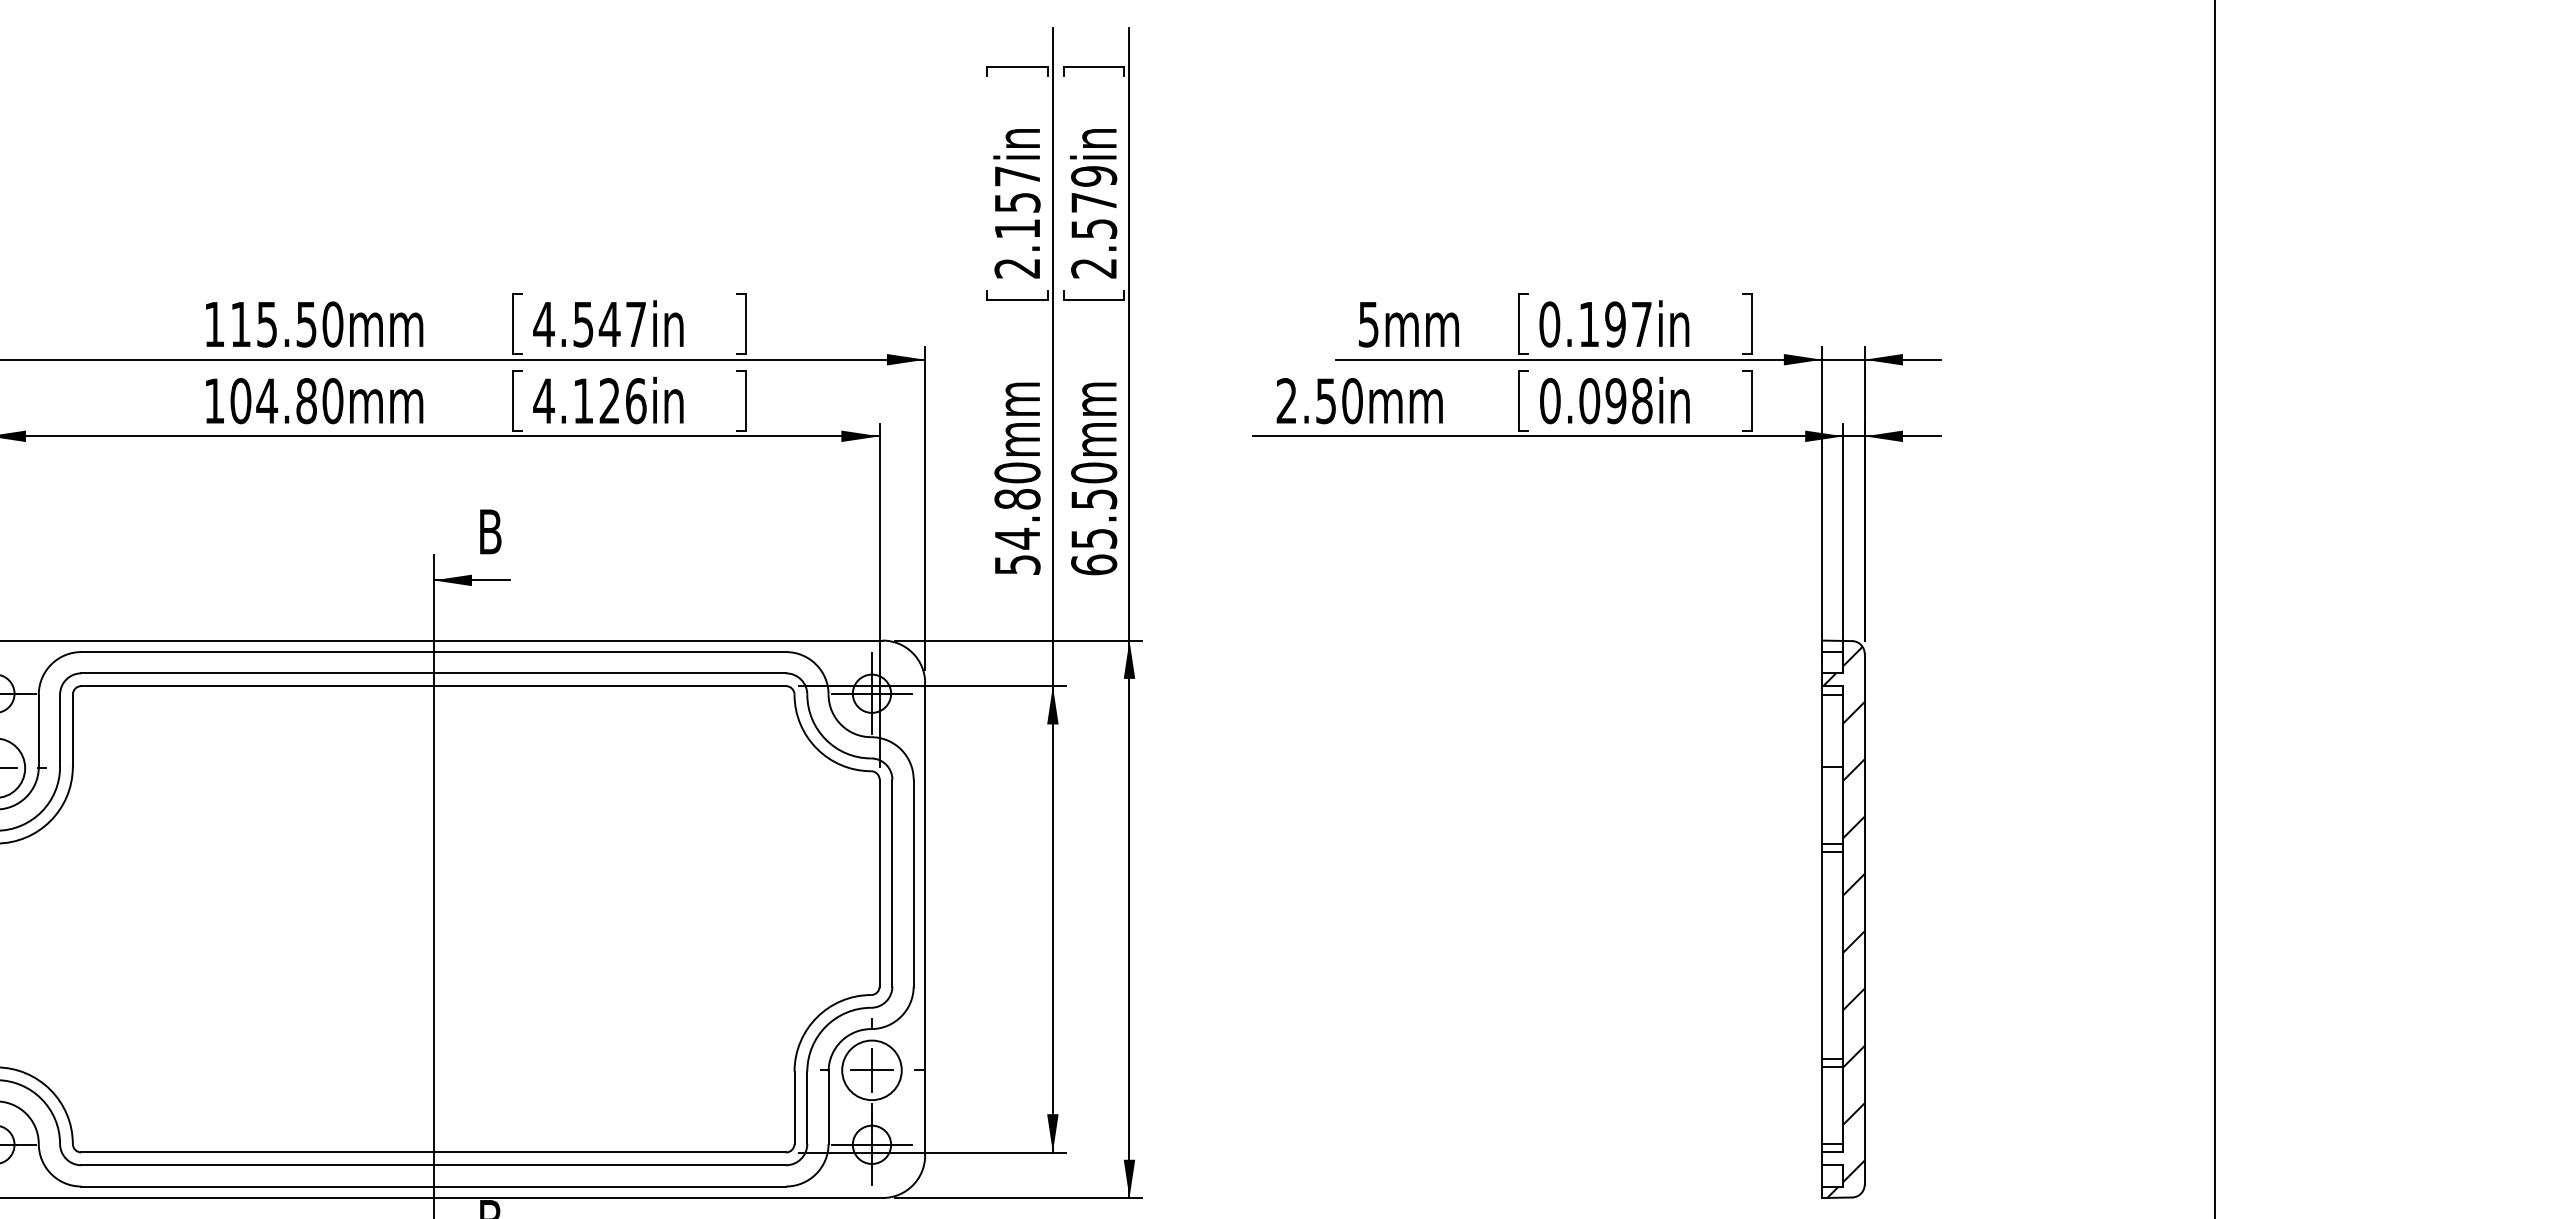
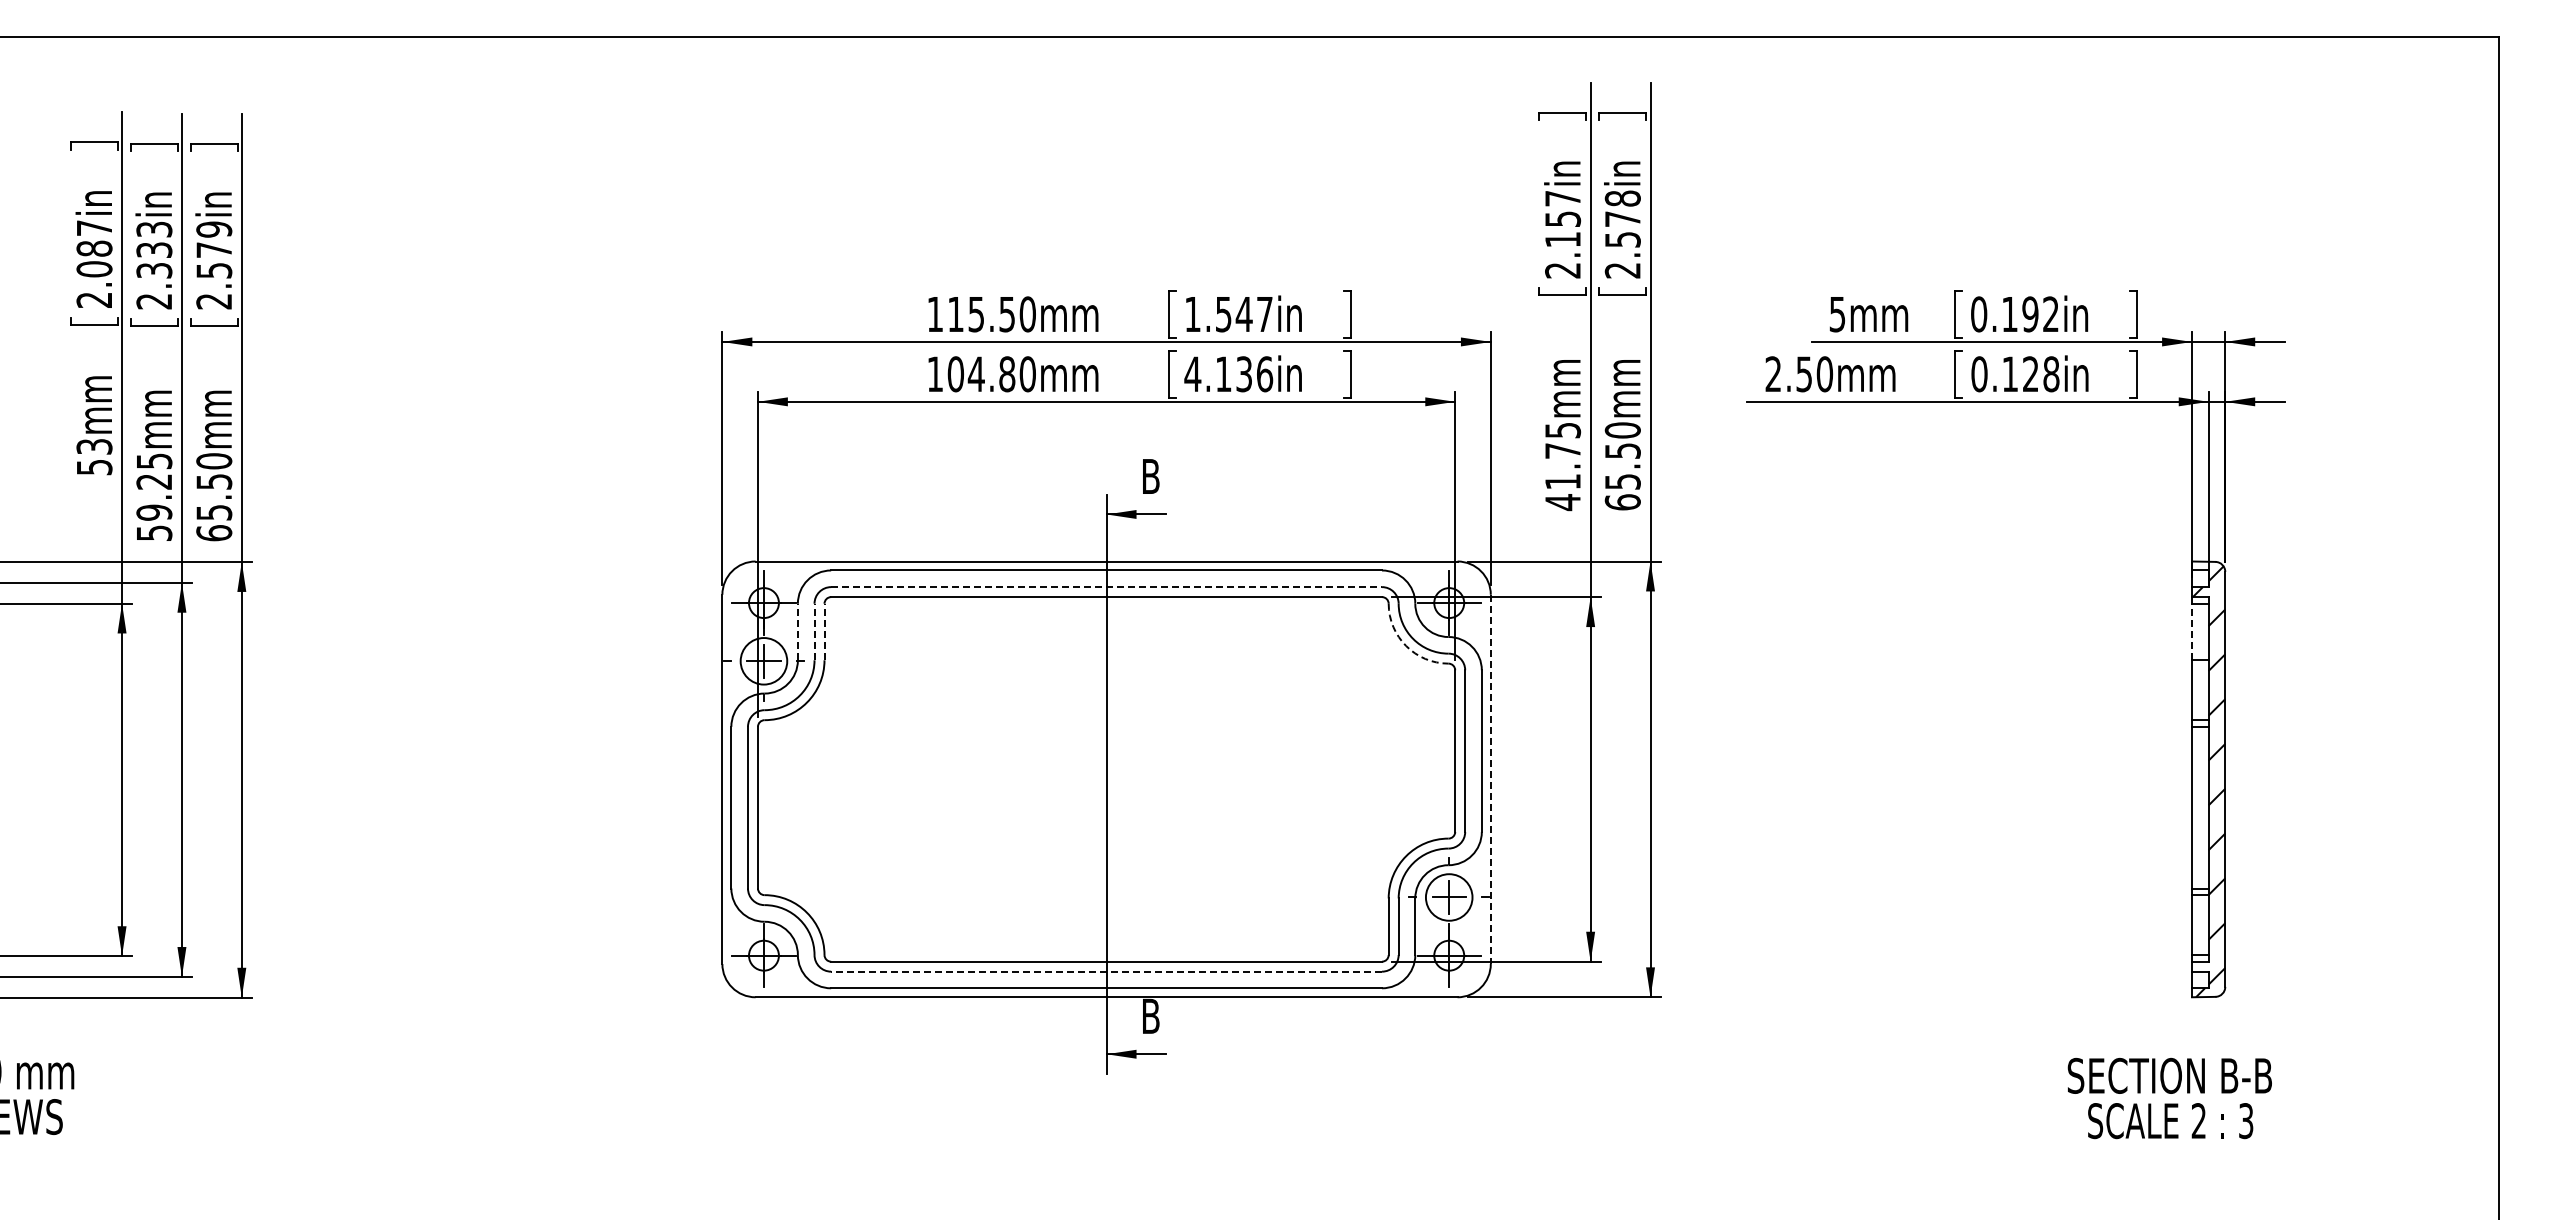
text: (1093, 176) -> (1622, 198), 2.579in -> 2.578in
text: (1641, 323) -> (2050, 313), 0.197in -> 0.192in
text: (543, 324) -> (1192, 314), 4.547in -> 1.547in
text: (608, 401) -> (1243, 374), 4.126in -> 4.136in
text: (1602, 401) -> (2020, 374), 0.098in -> 0.128in
text: (1018, 519) -> (1563, 466), 54.80mm -> 41.75mm
line: (434, 673) -> (1107, 587), solid -> dashed
line: (38, 730) -> (797, 631), solid -> dashed
line: (60, 730) -> (814, 631), solid -> dashed
line: (72, 730) -> (824, 631), solid -> dashed
line: (1822, 730) -> (2192, 631), solid -> dashed
arc: (817, 749) -> (1406, 646), solid -> dashed
line: (924, 919) -> (1490, 779), solid -> dashed
line: (433, 1165) -> (1106, 971), solid -> dashed

